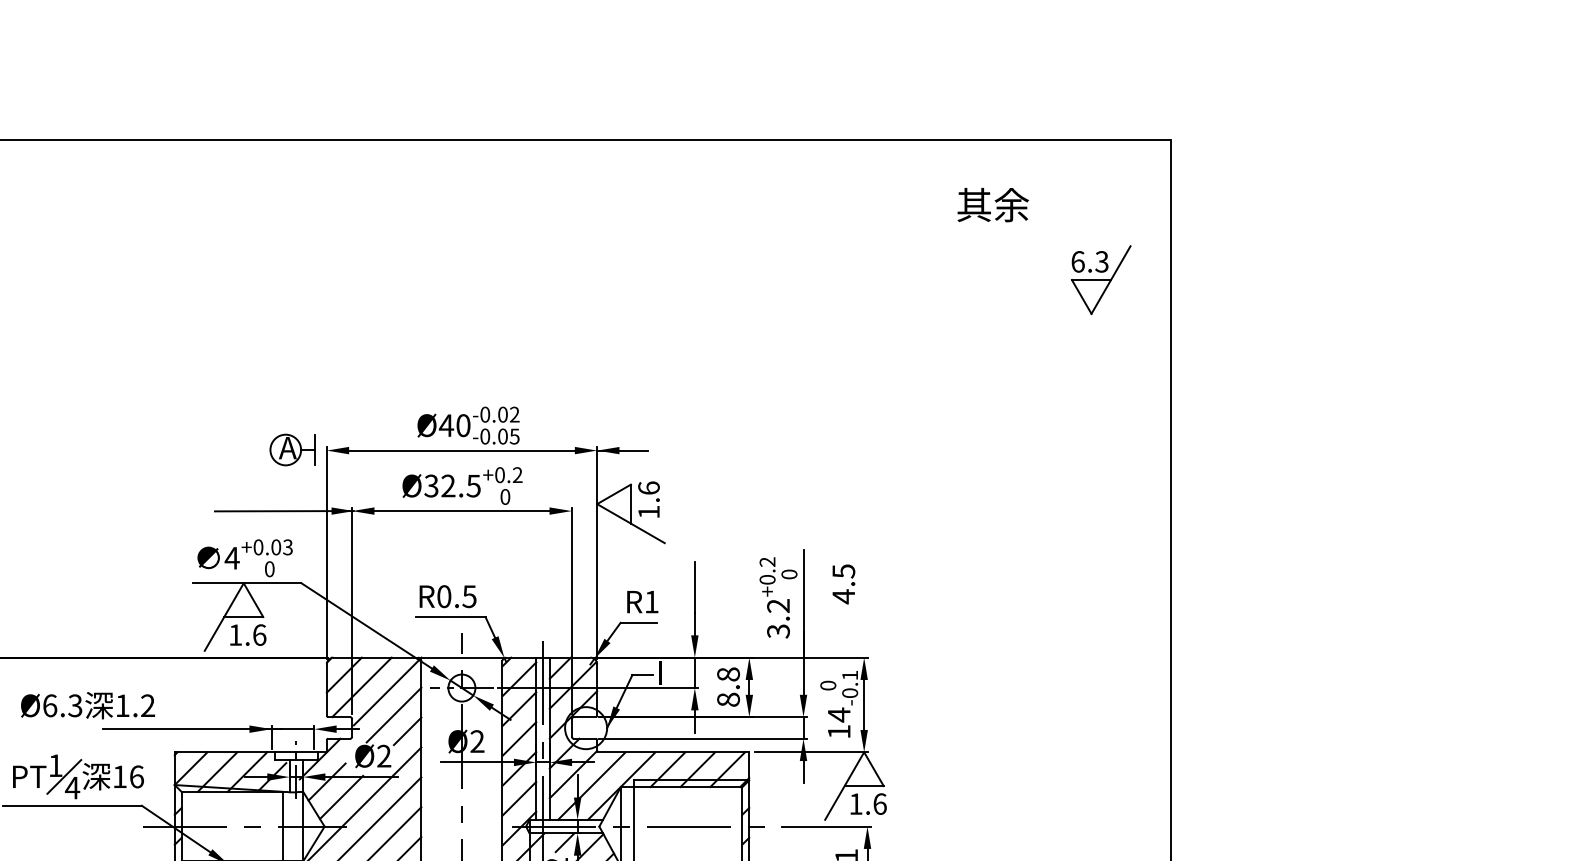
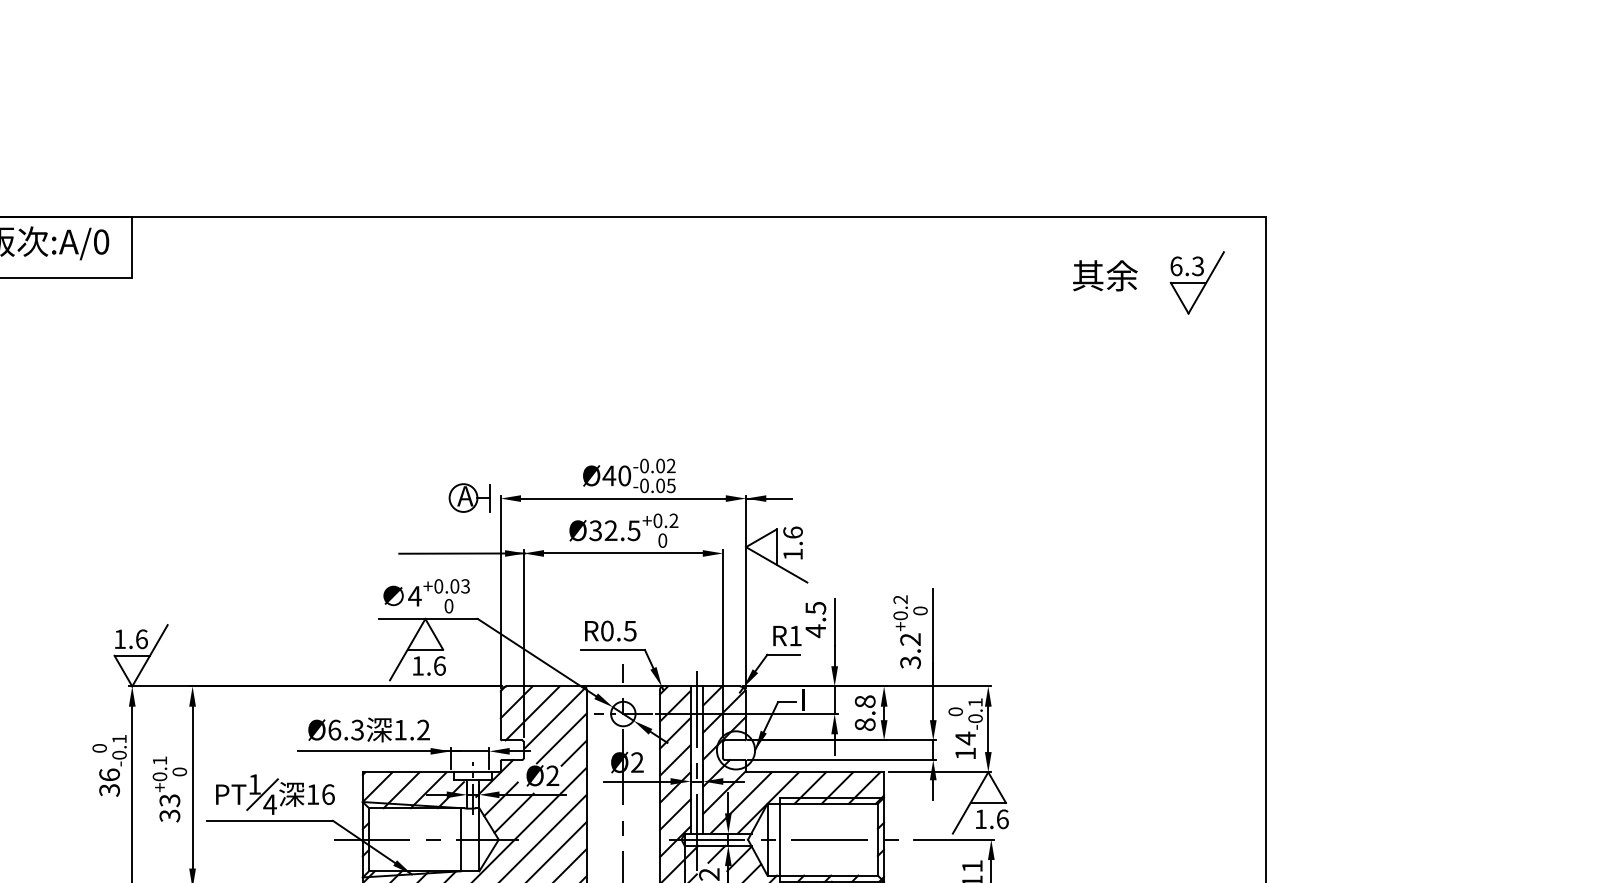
part: (1100, 279) -> (1196, 282), moved
text: (843, 584) -> (815, 620), moved
text: (87, 705) -> (368, 729), moved

